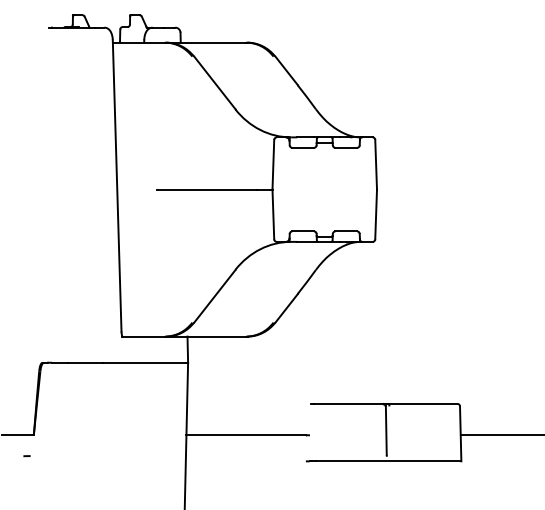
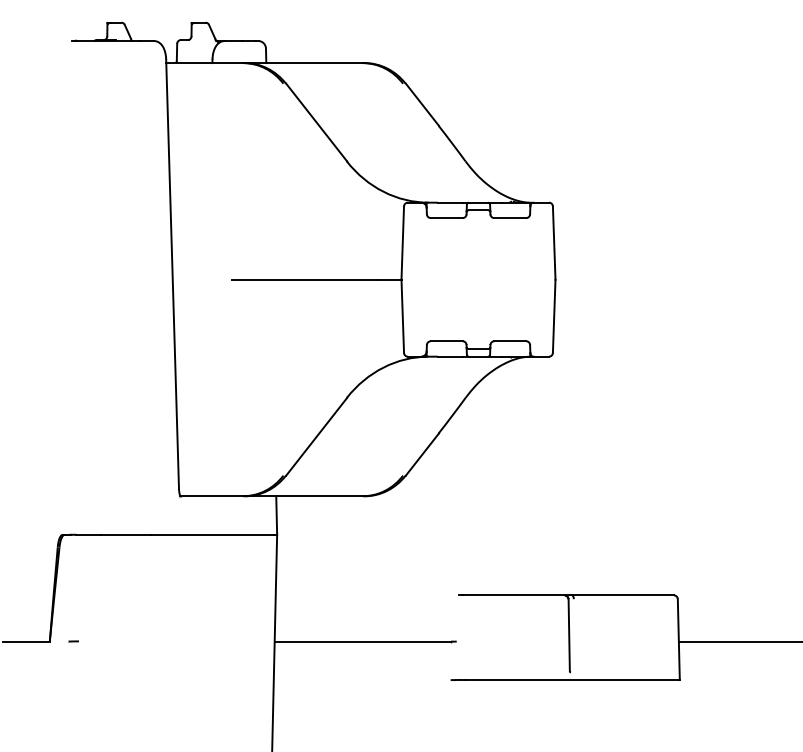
part: (26, 456) -> (72, 641), moved

